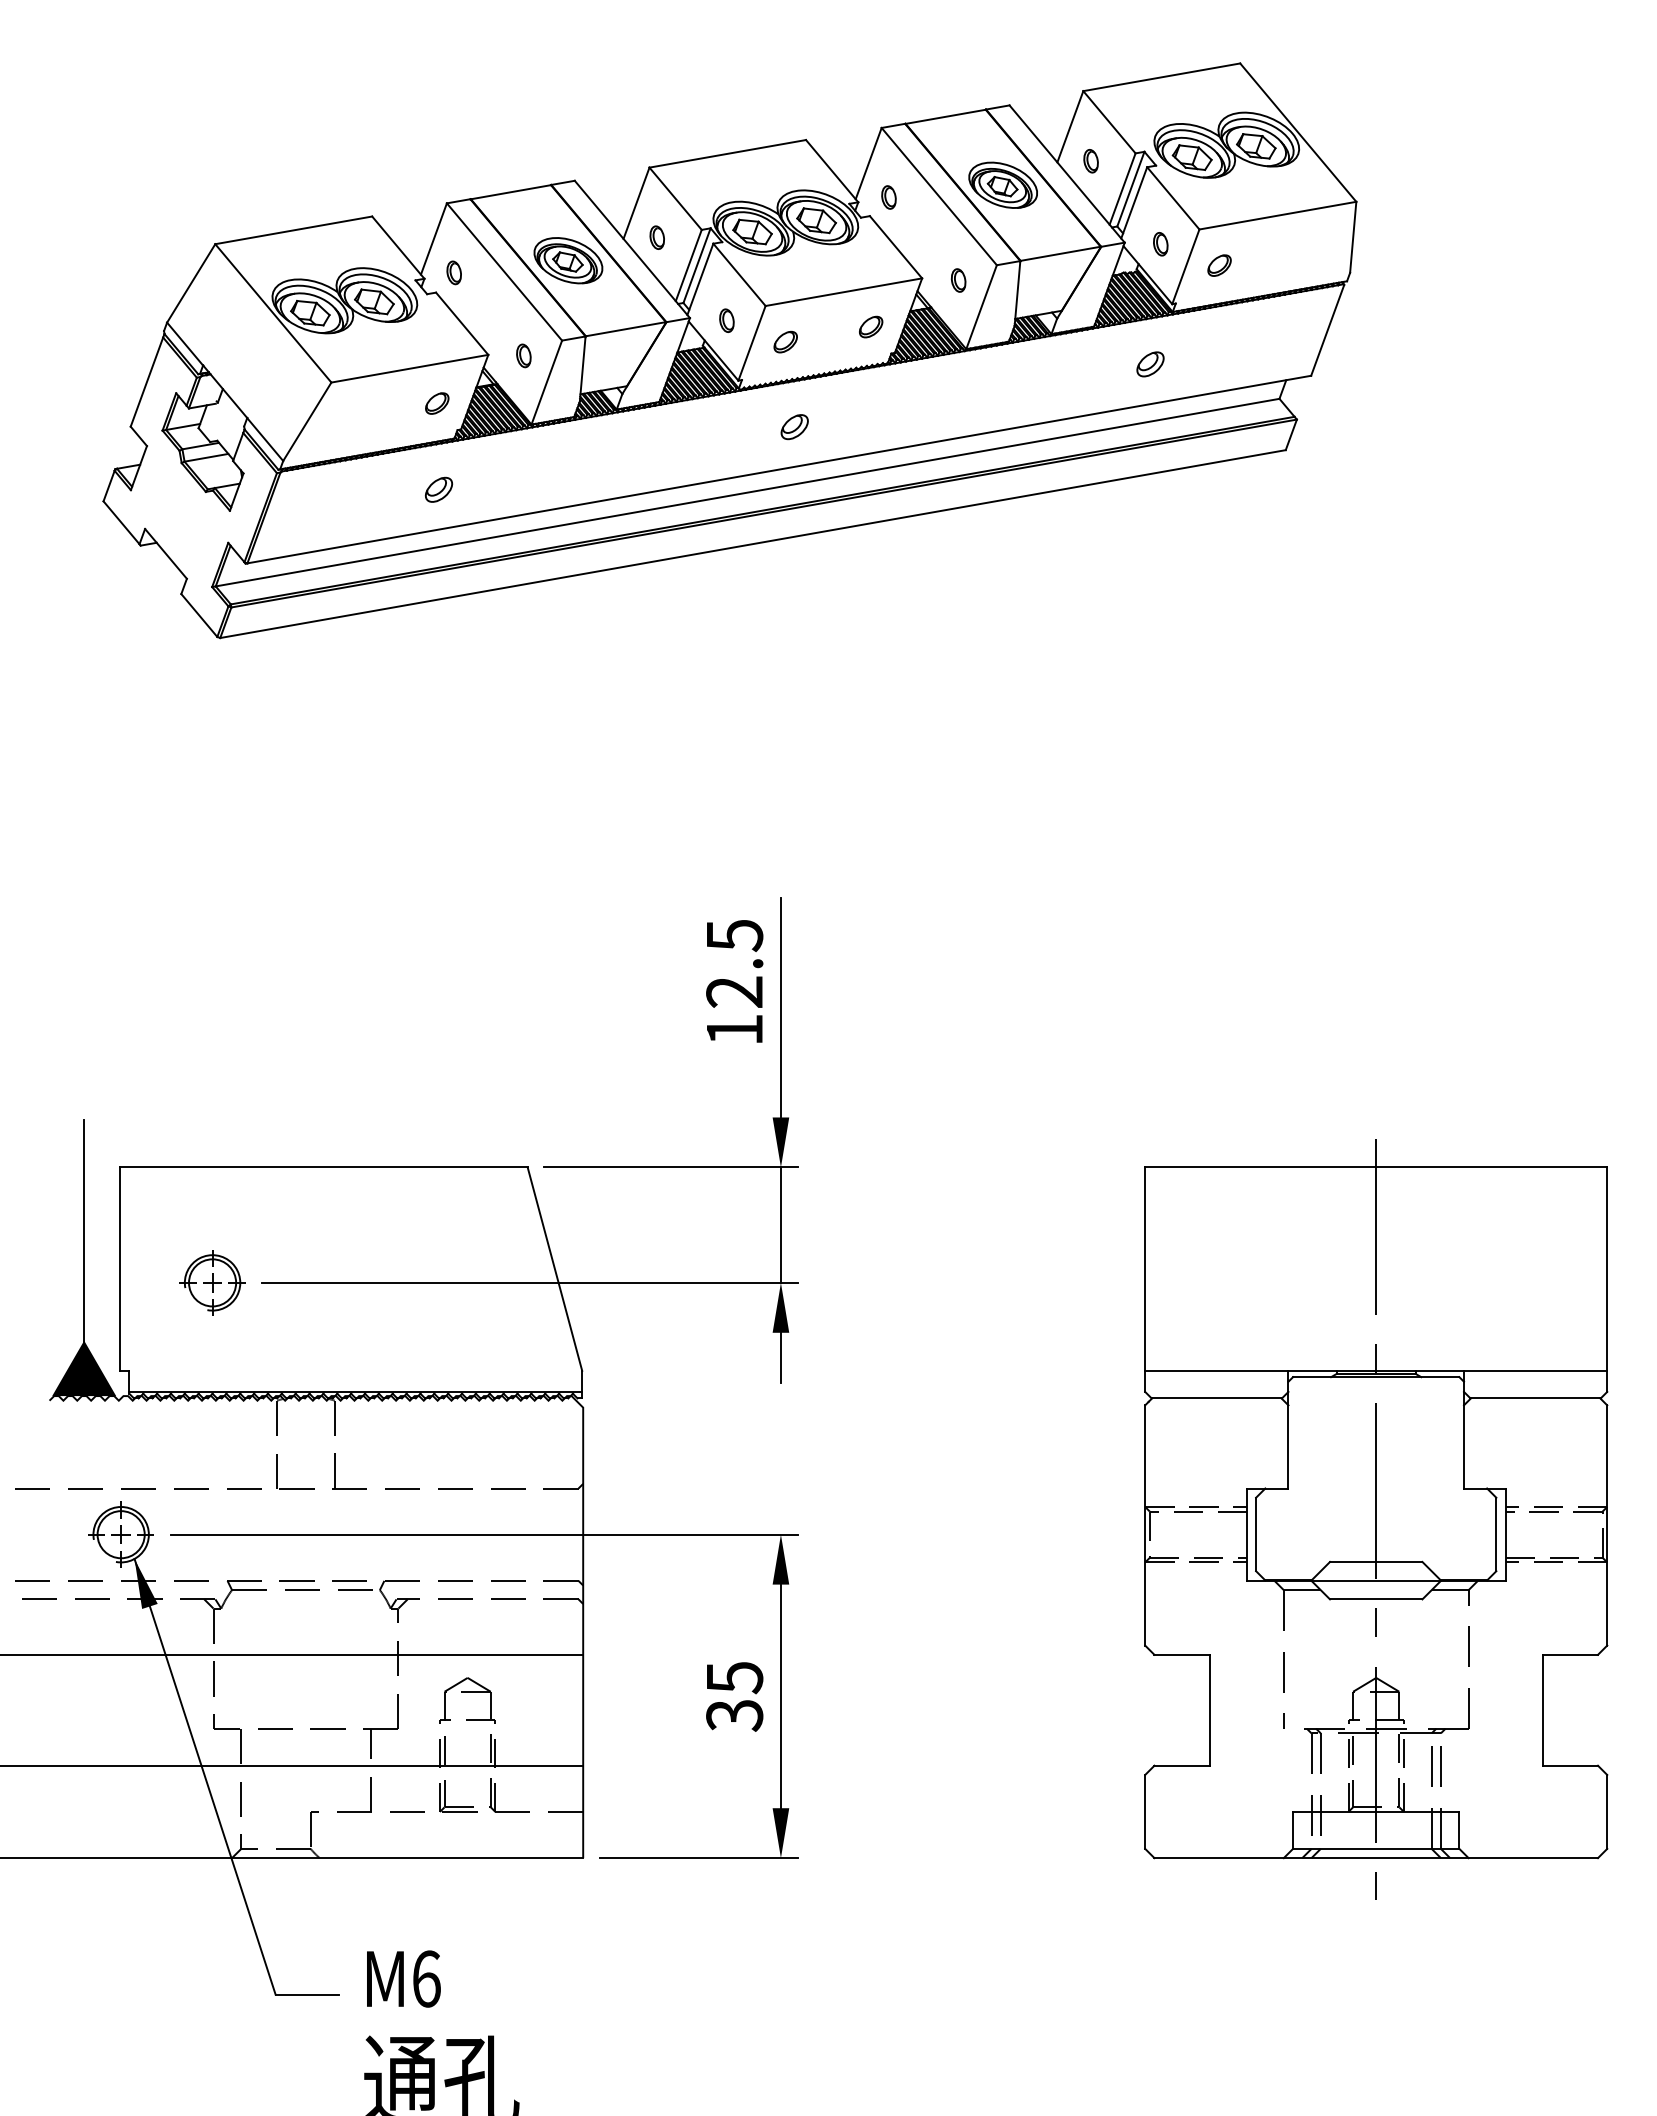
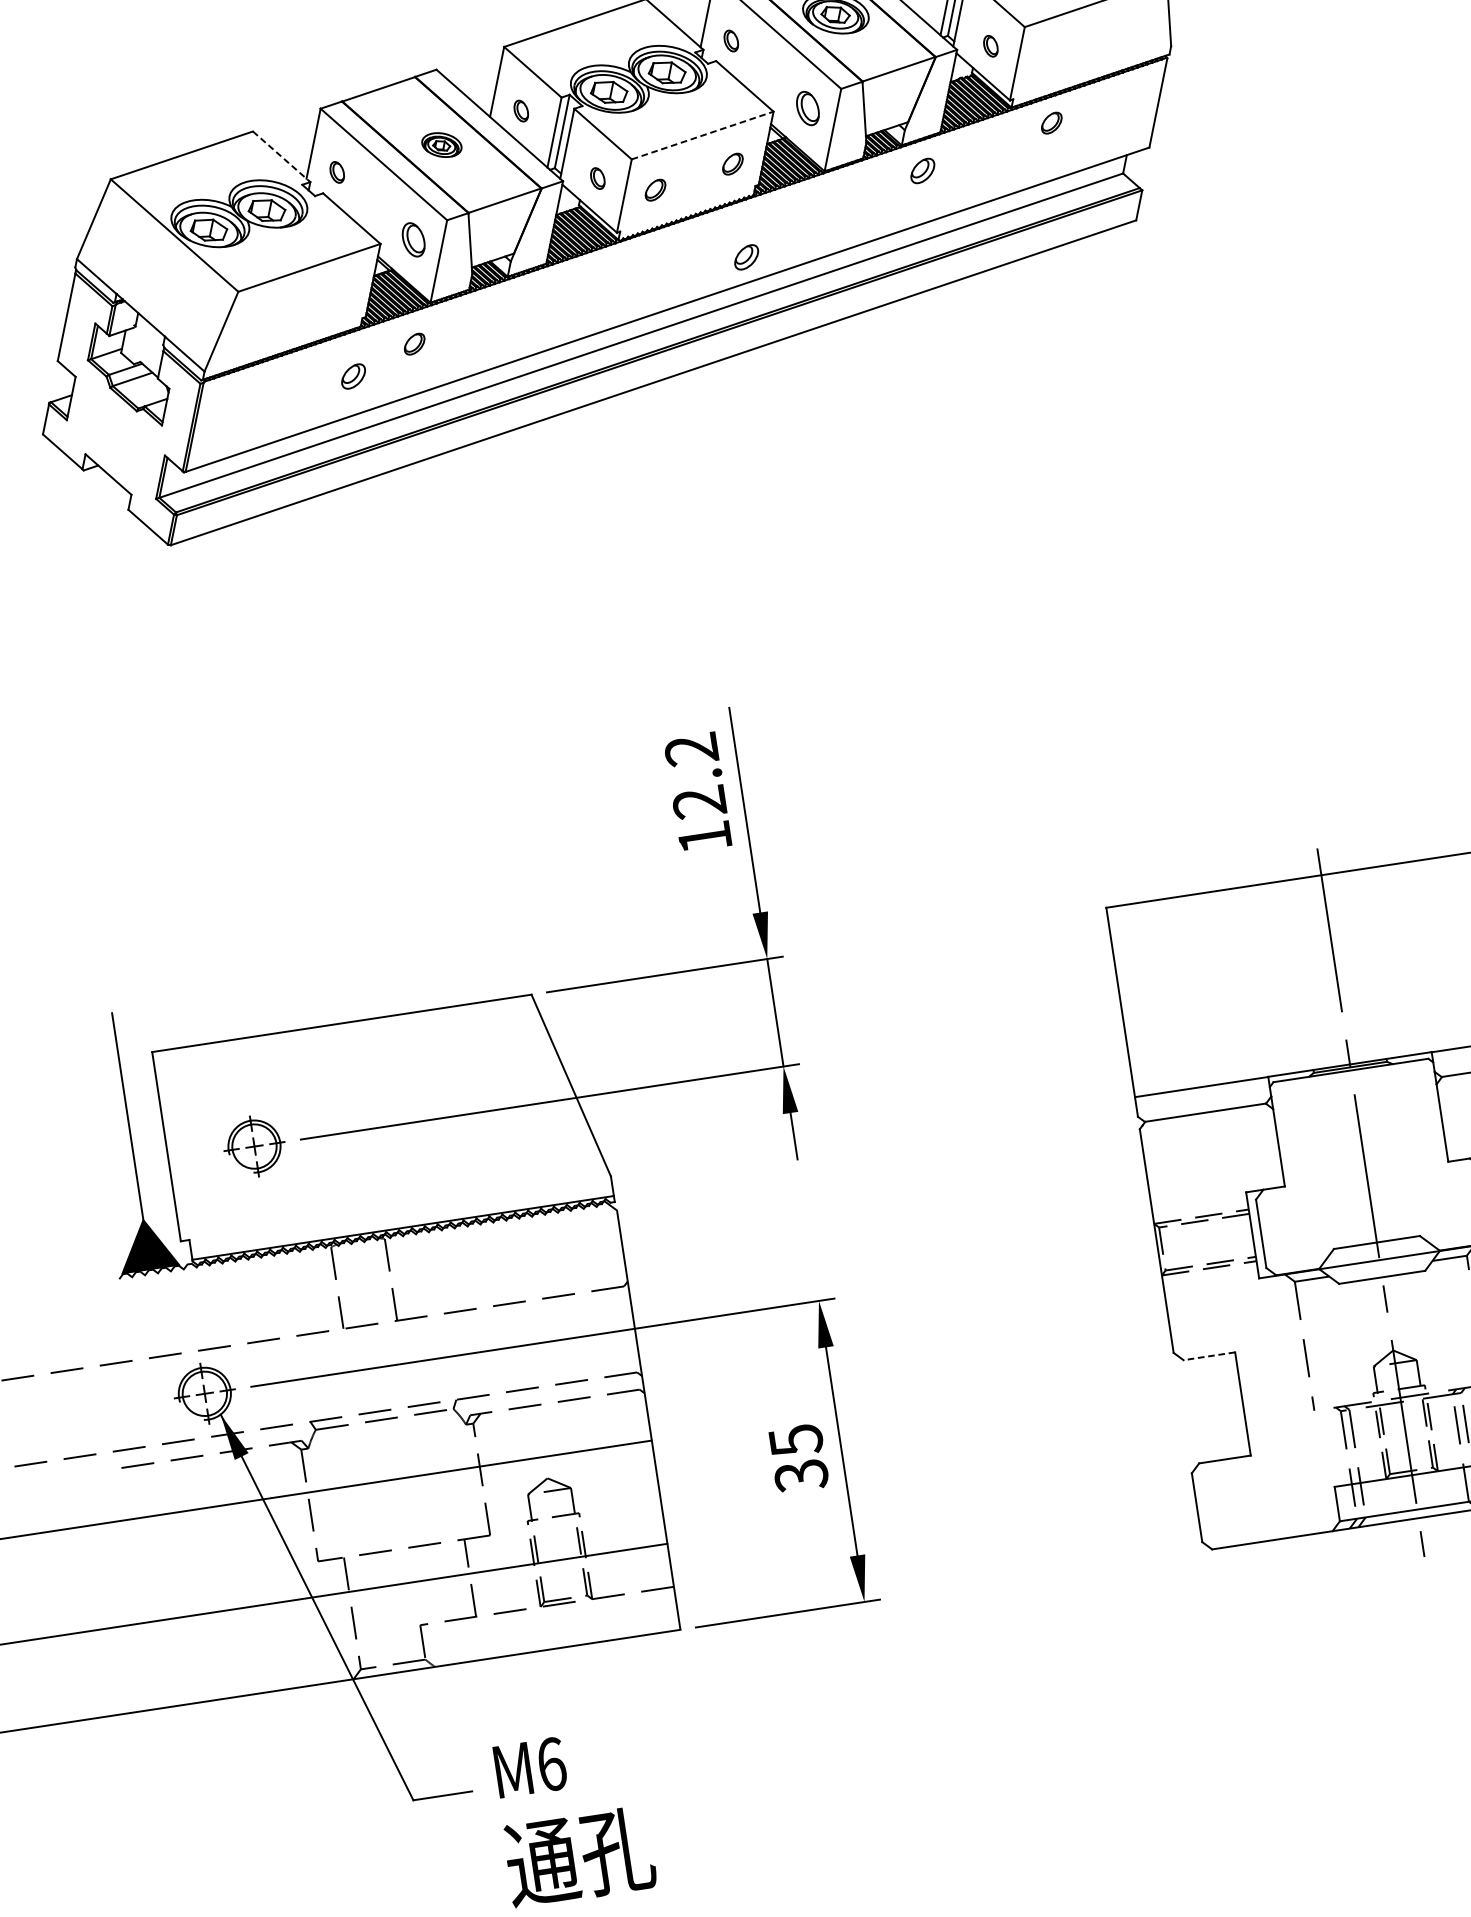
line: (398, 247) -> (281, 156), solid -> dashed
part: (568, 260) -> (441, 144), size x0.6
part: (1219, 265) -> (1051, 123), moved
part: (958, 280) -> (807, 108), size x1.6
line: (844, 292) -> (703, 135), solid -> dashed
part: (523, 355) -> (413, 239), size x1.6
part: (1150, 364) -> (922, 171), moved
part: (437, 403) -> (414, 344), moved
part: (794, 427) -> (746, 257), moved
text: (734, 935) -> (691, 749), 12.5 -> 12.2
line: (1182, 1654) -> (1209, 1355), solid -> dashed

